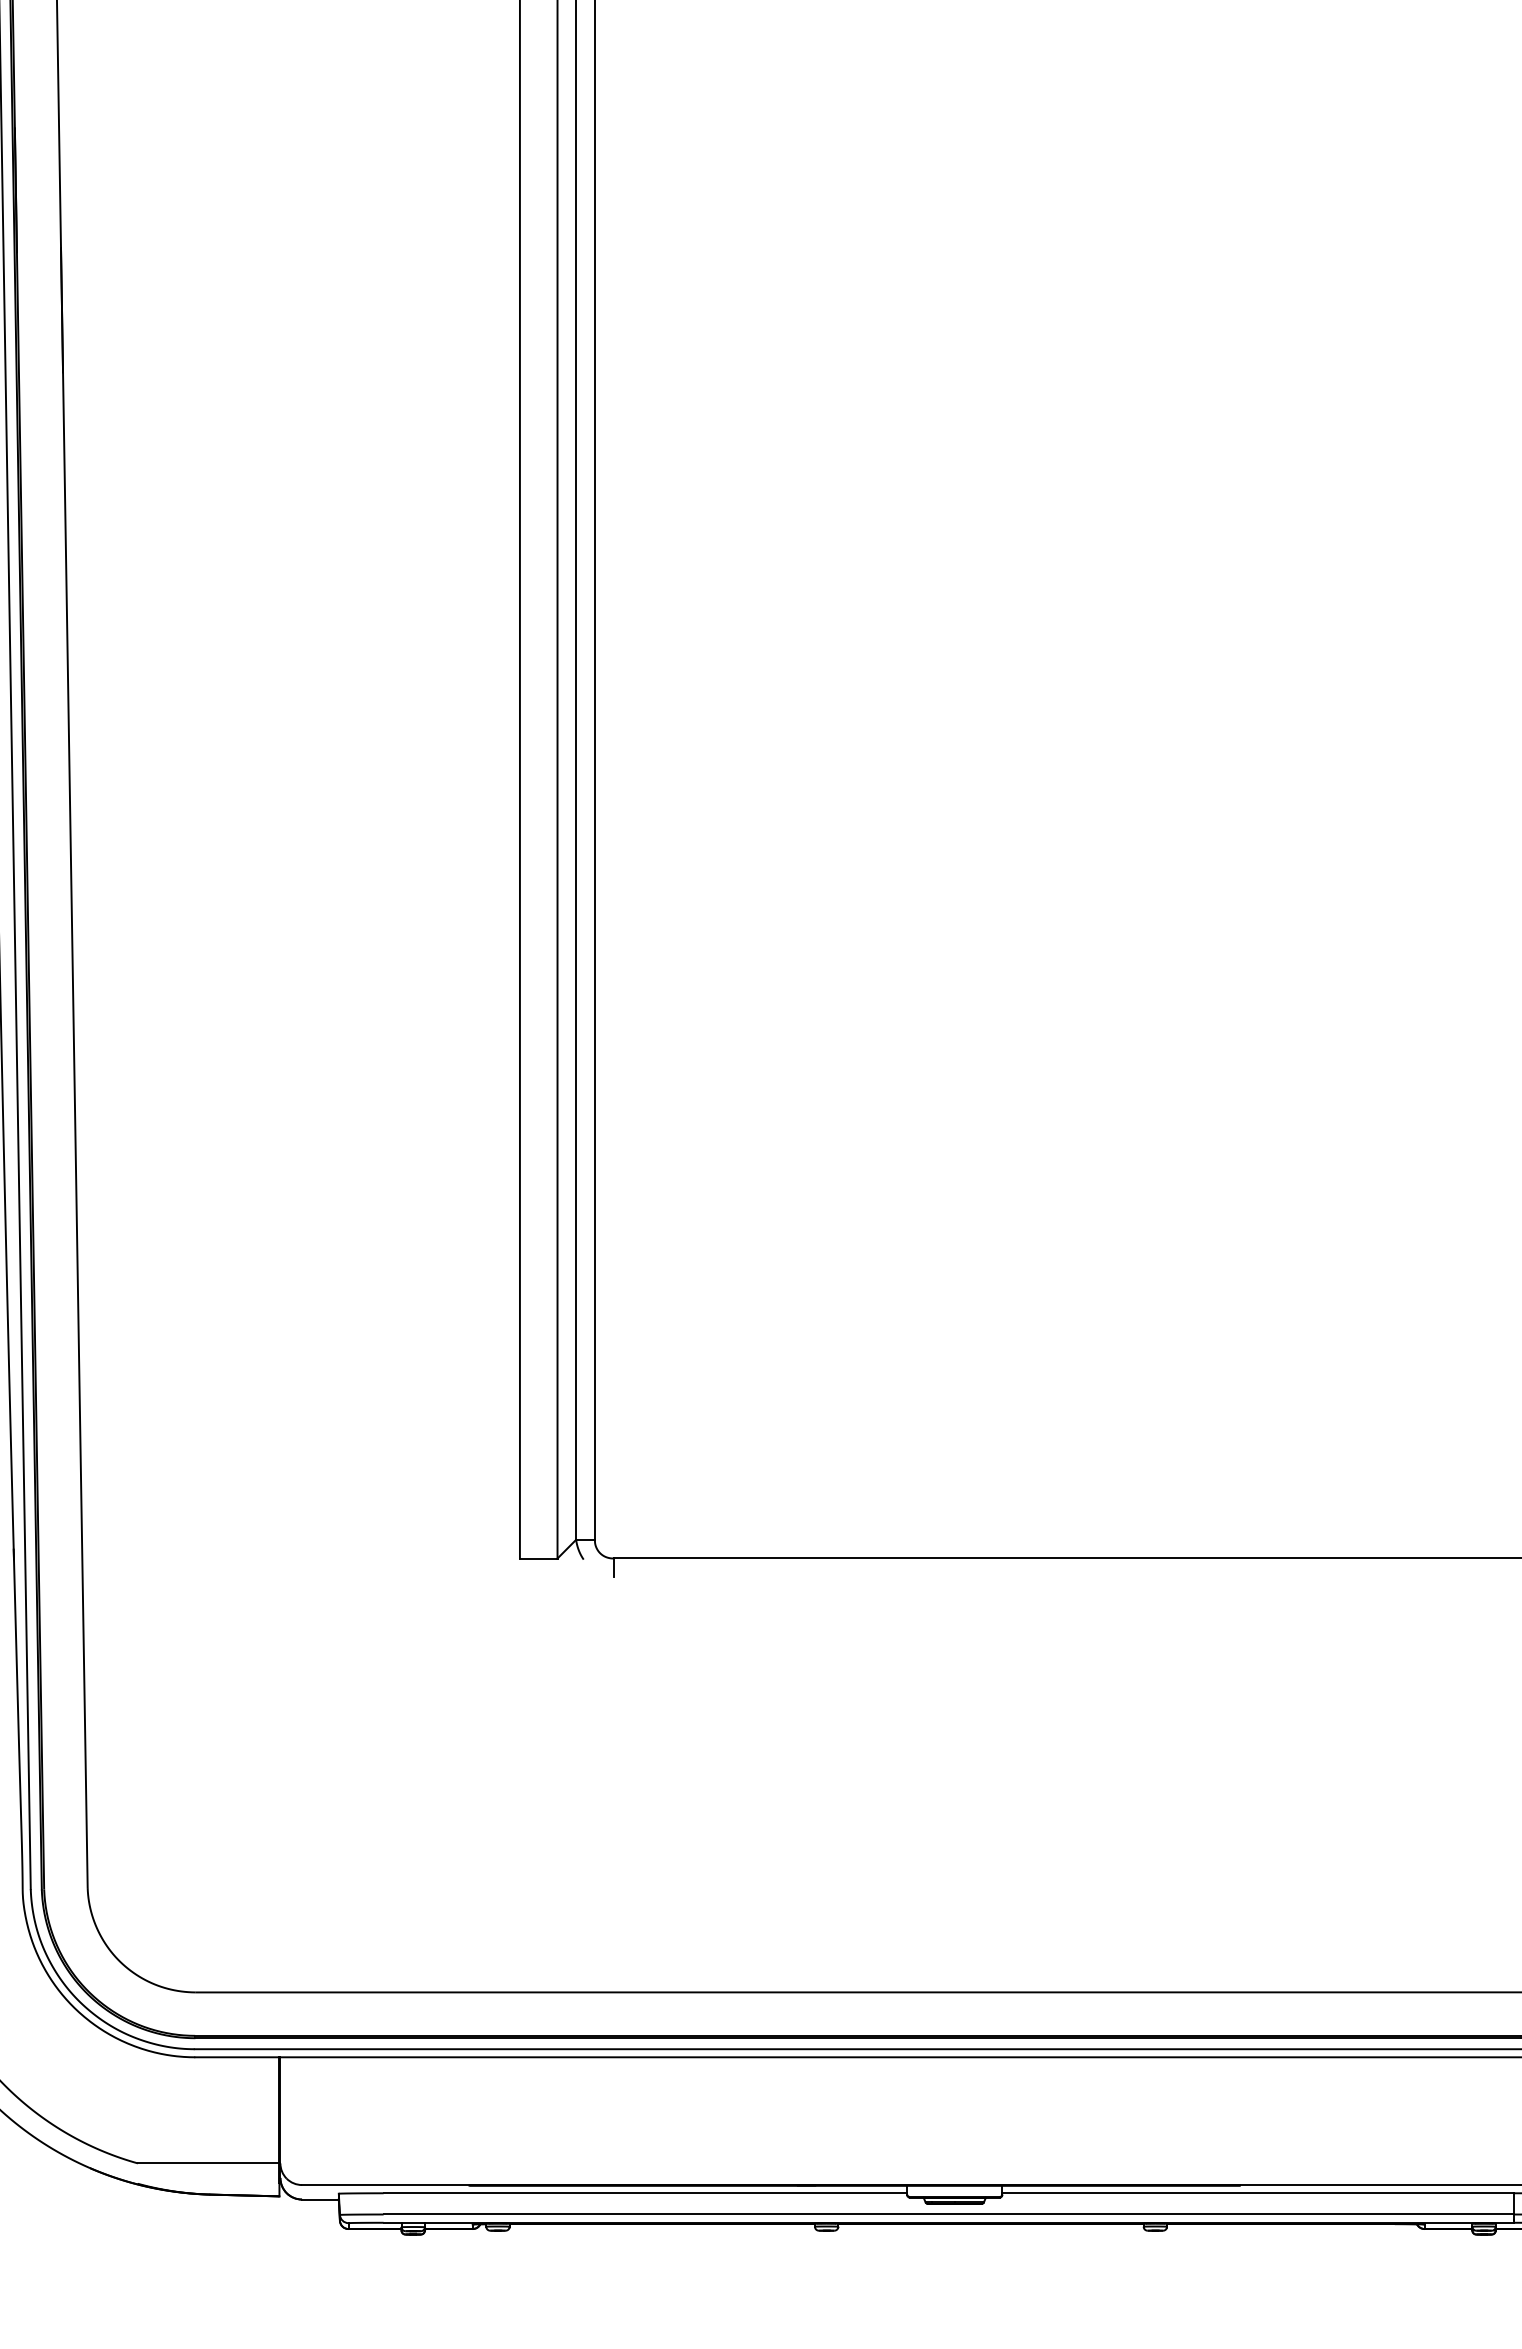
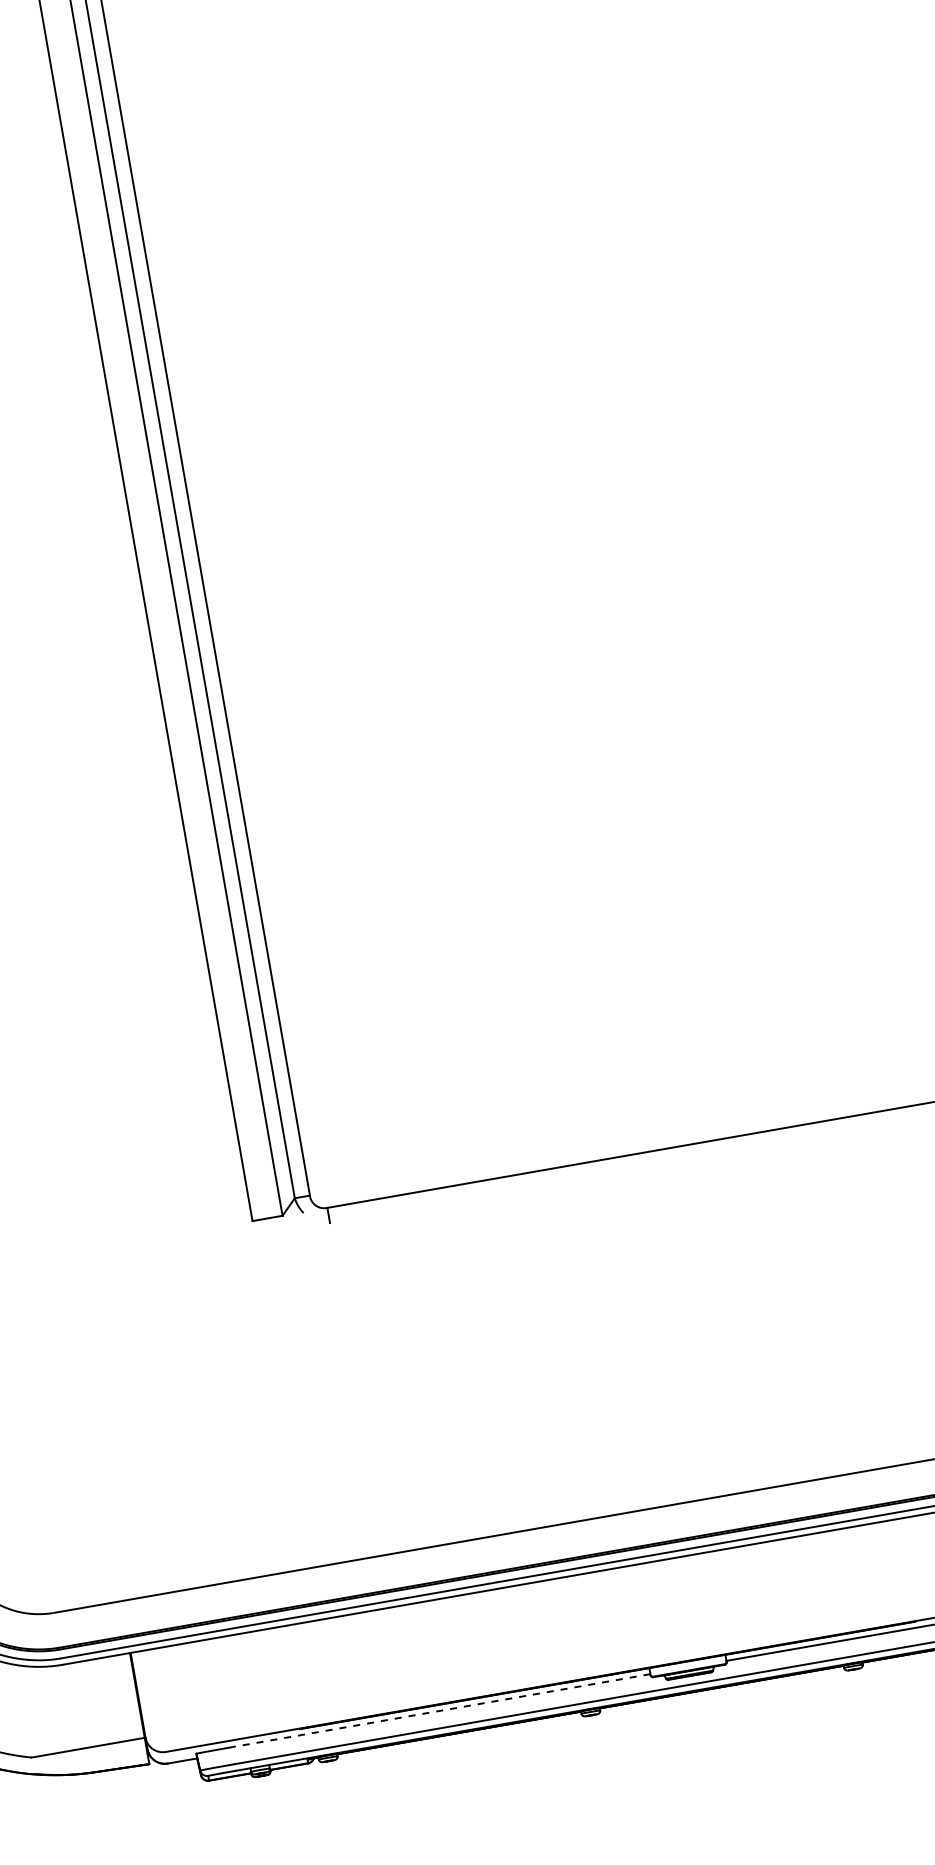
line: (645, 2193) -> (441, 1710), solid -> dashed

